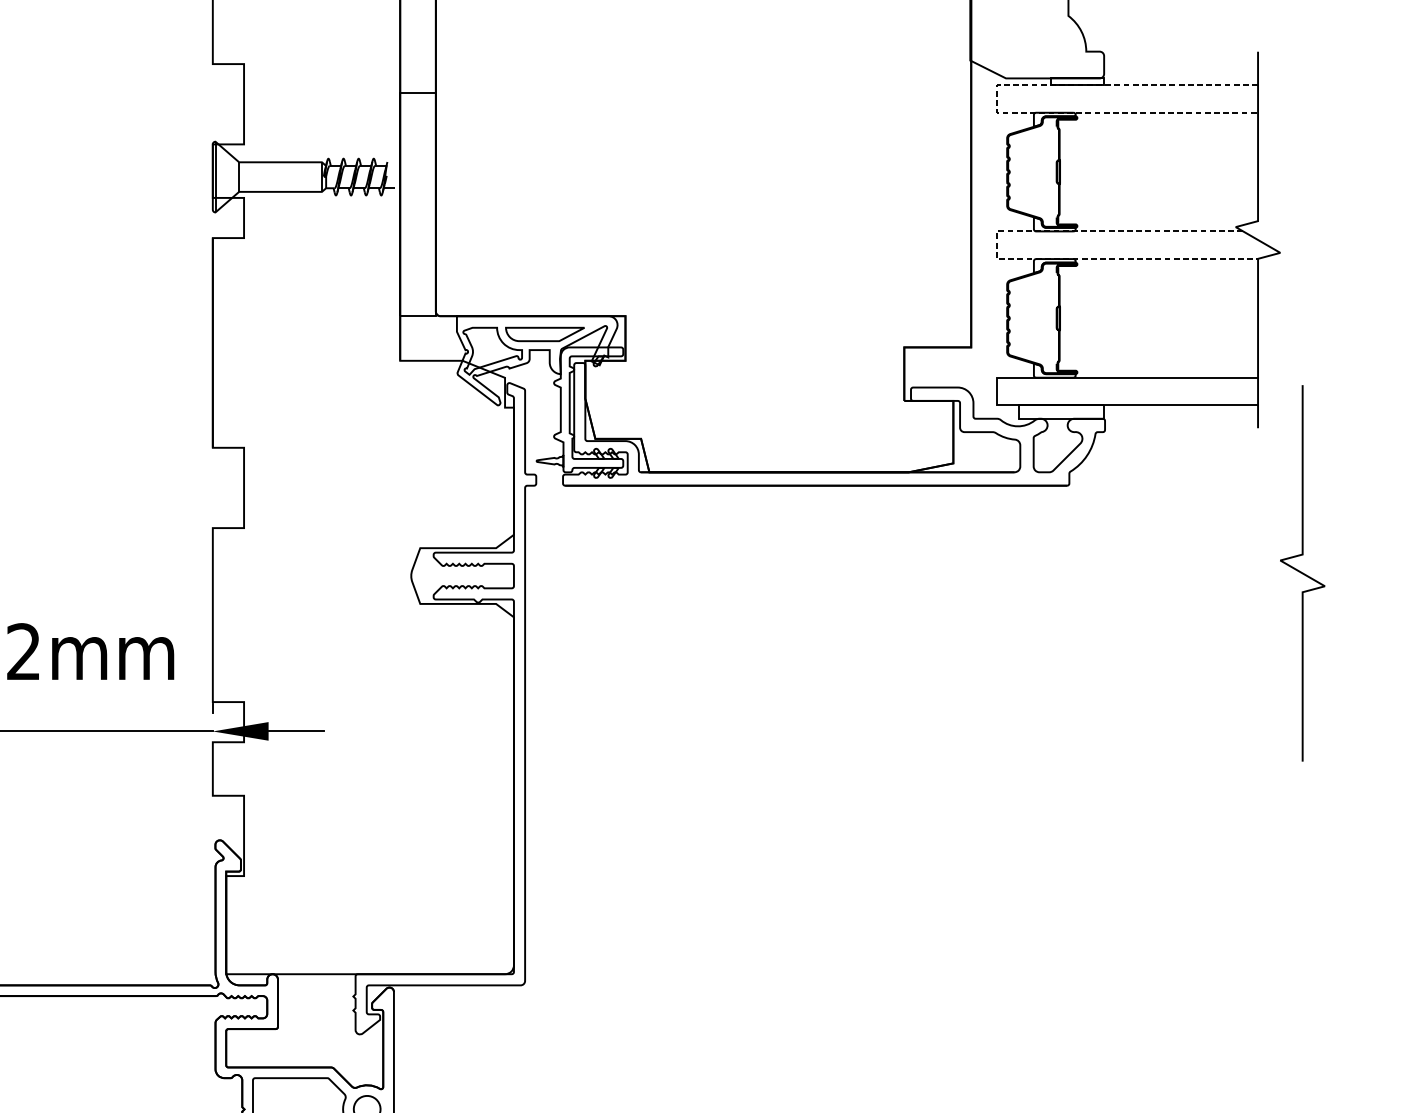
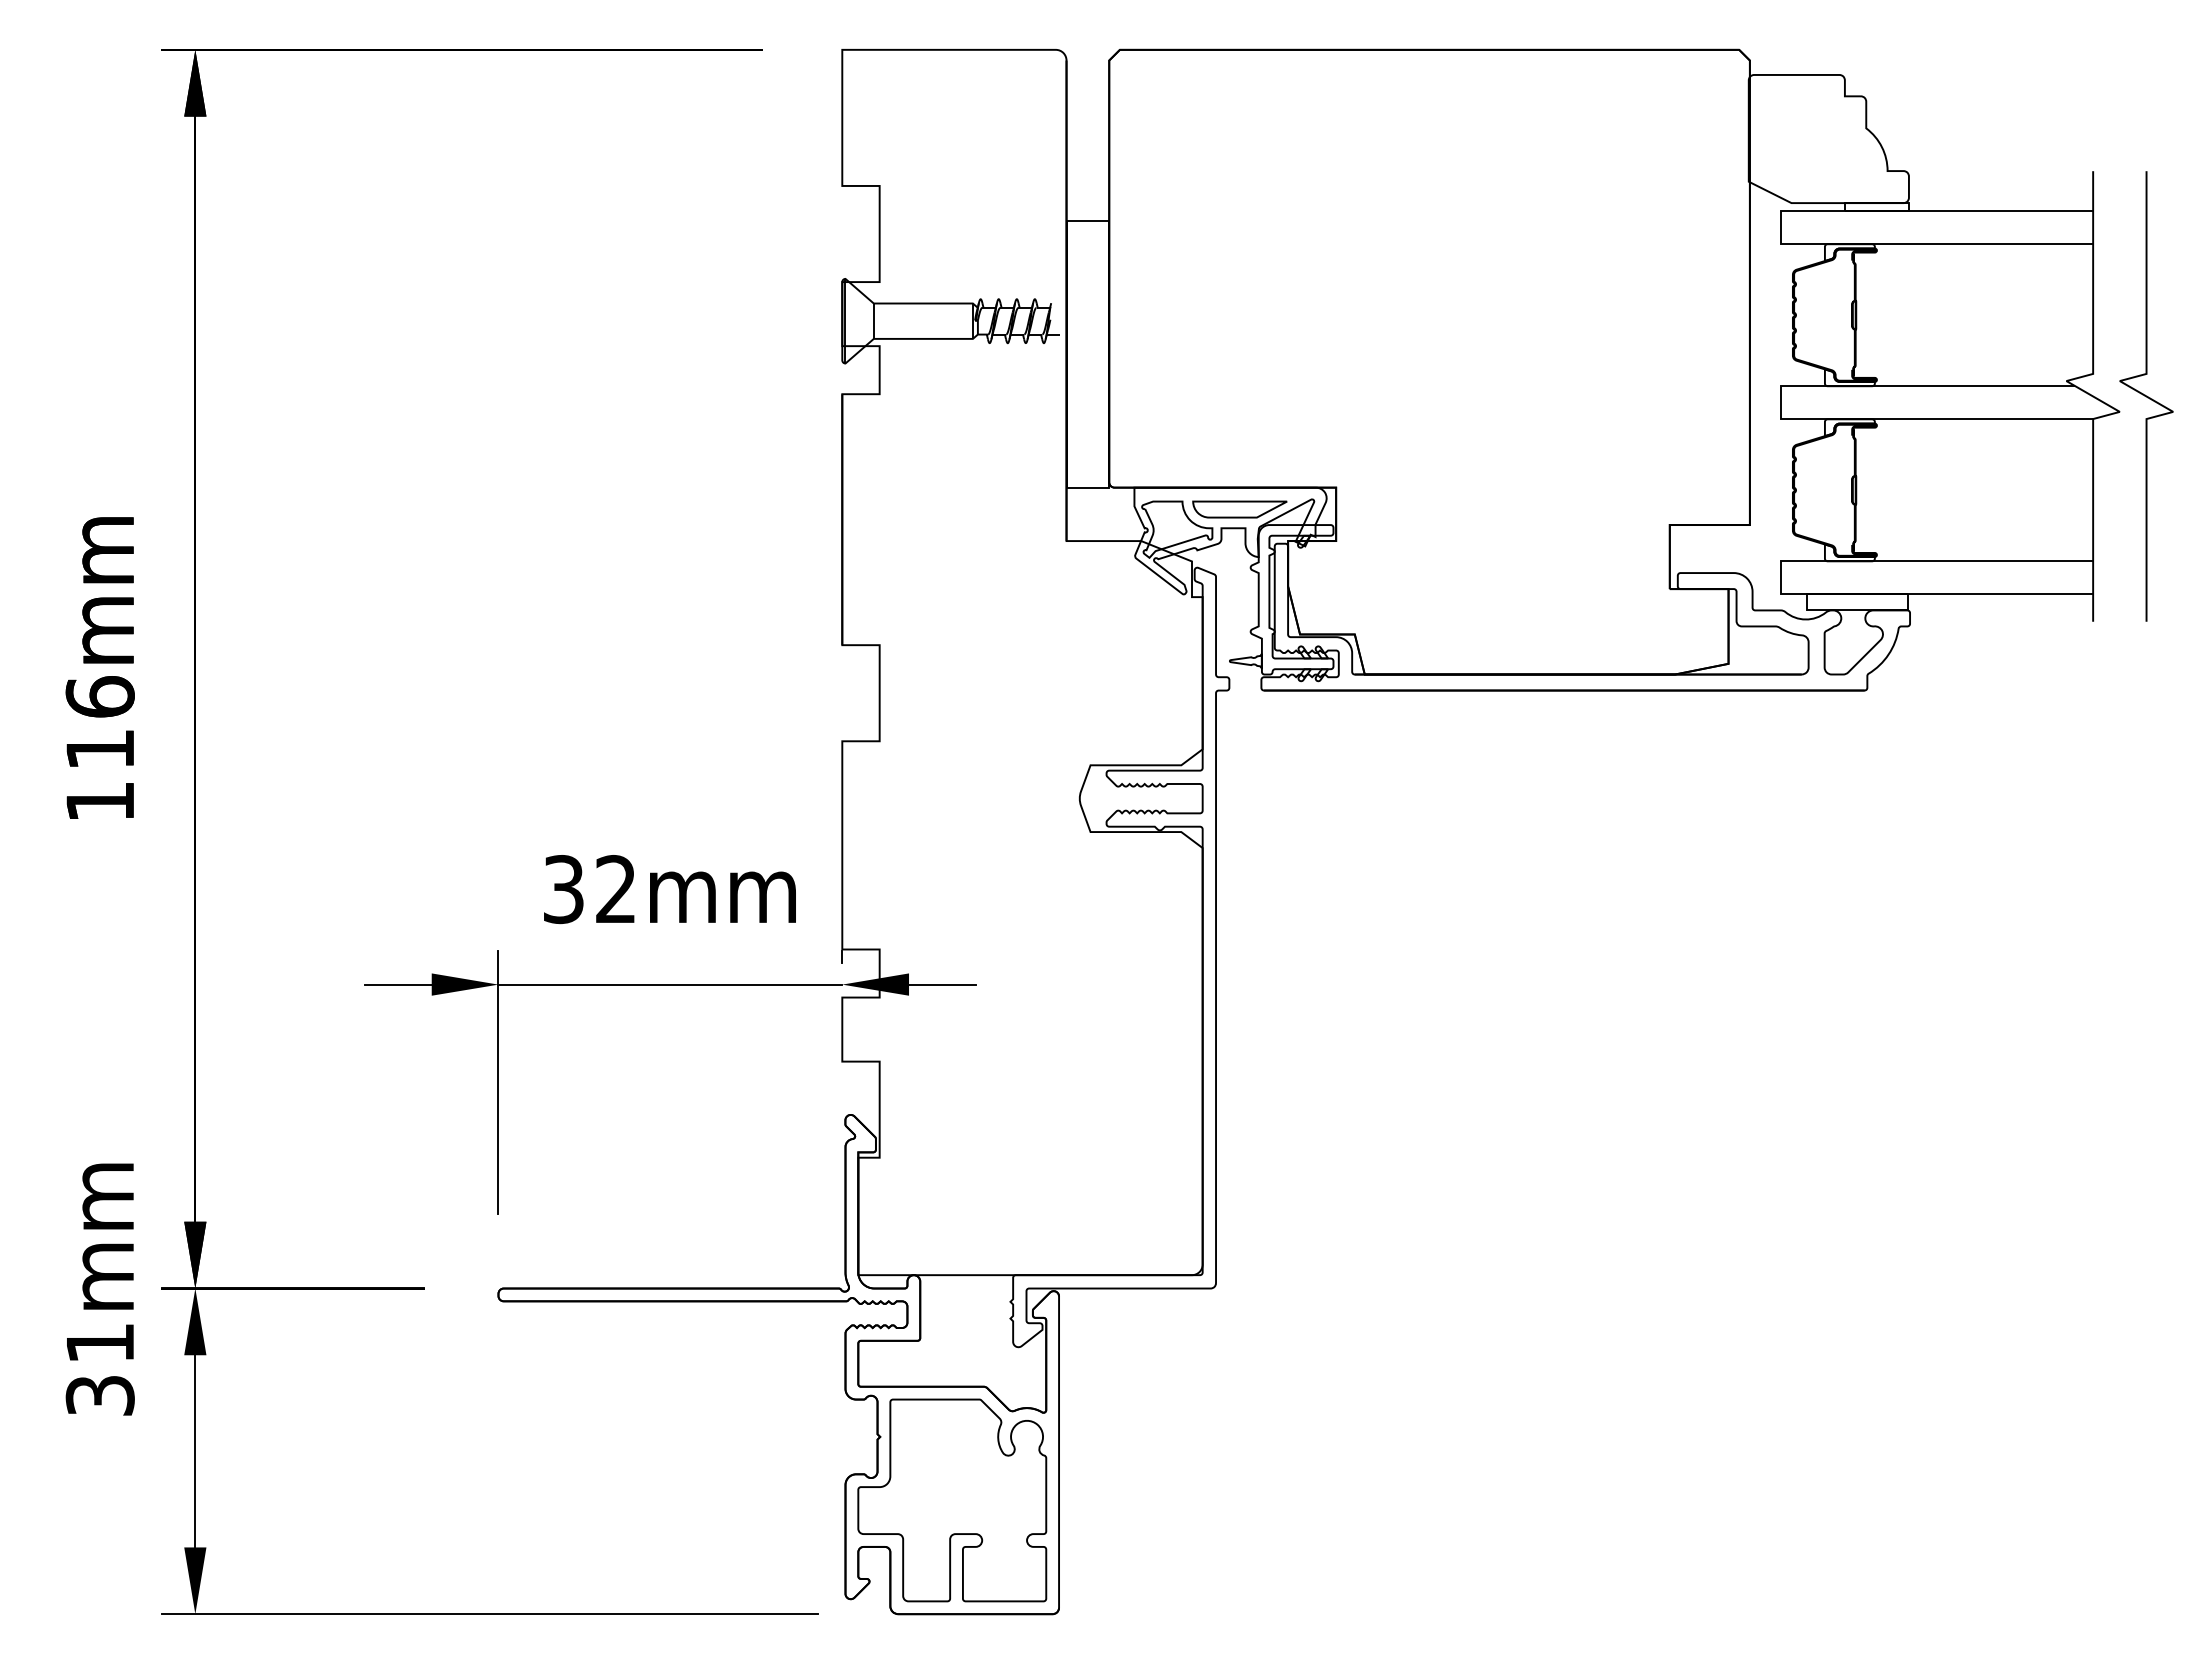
line: (996, 98) -> (1780, 227), dashed -> solid
line: (996, 252) -> (1780, 411), dashed -> solid
curve: (1302, 573) -> (2146, 396), moved

